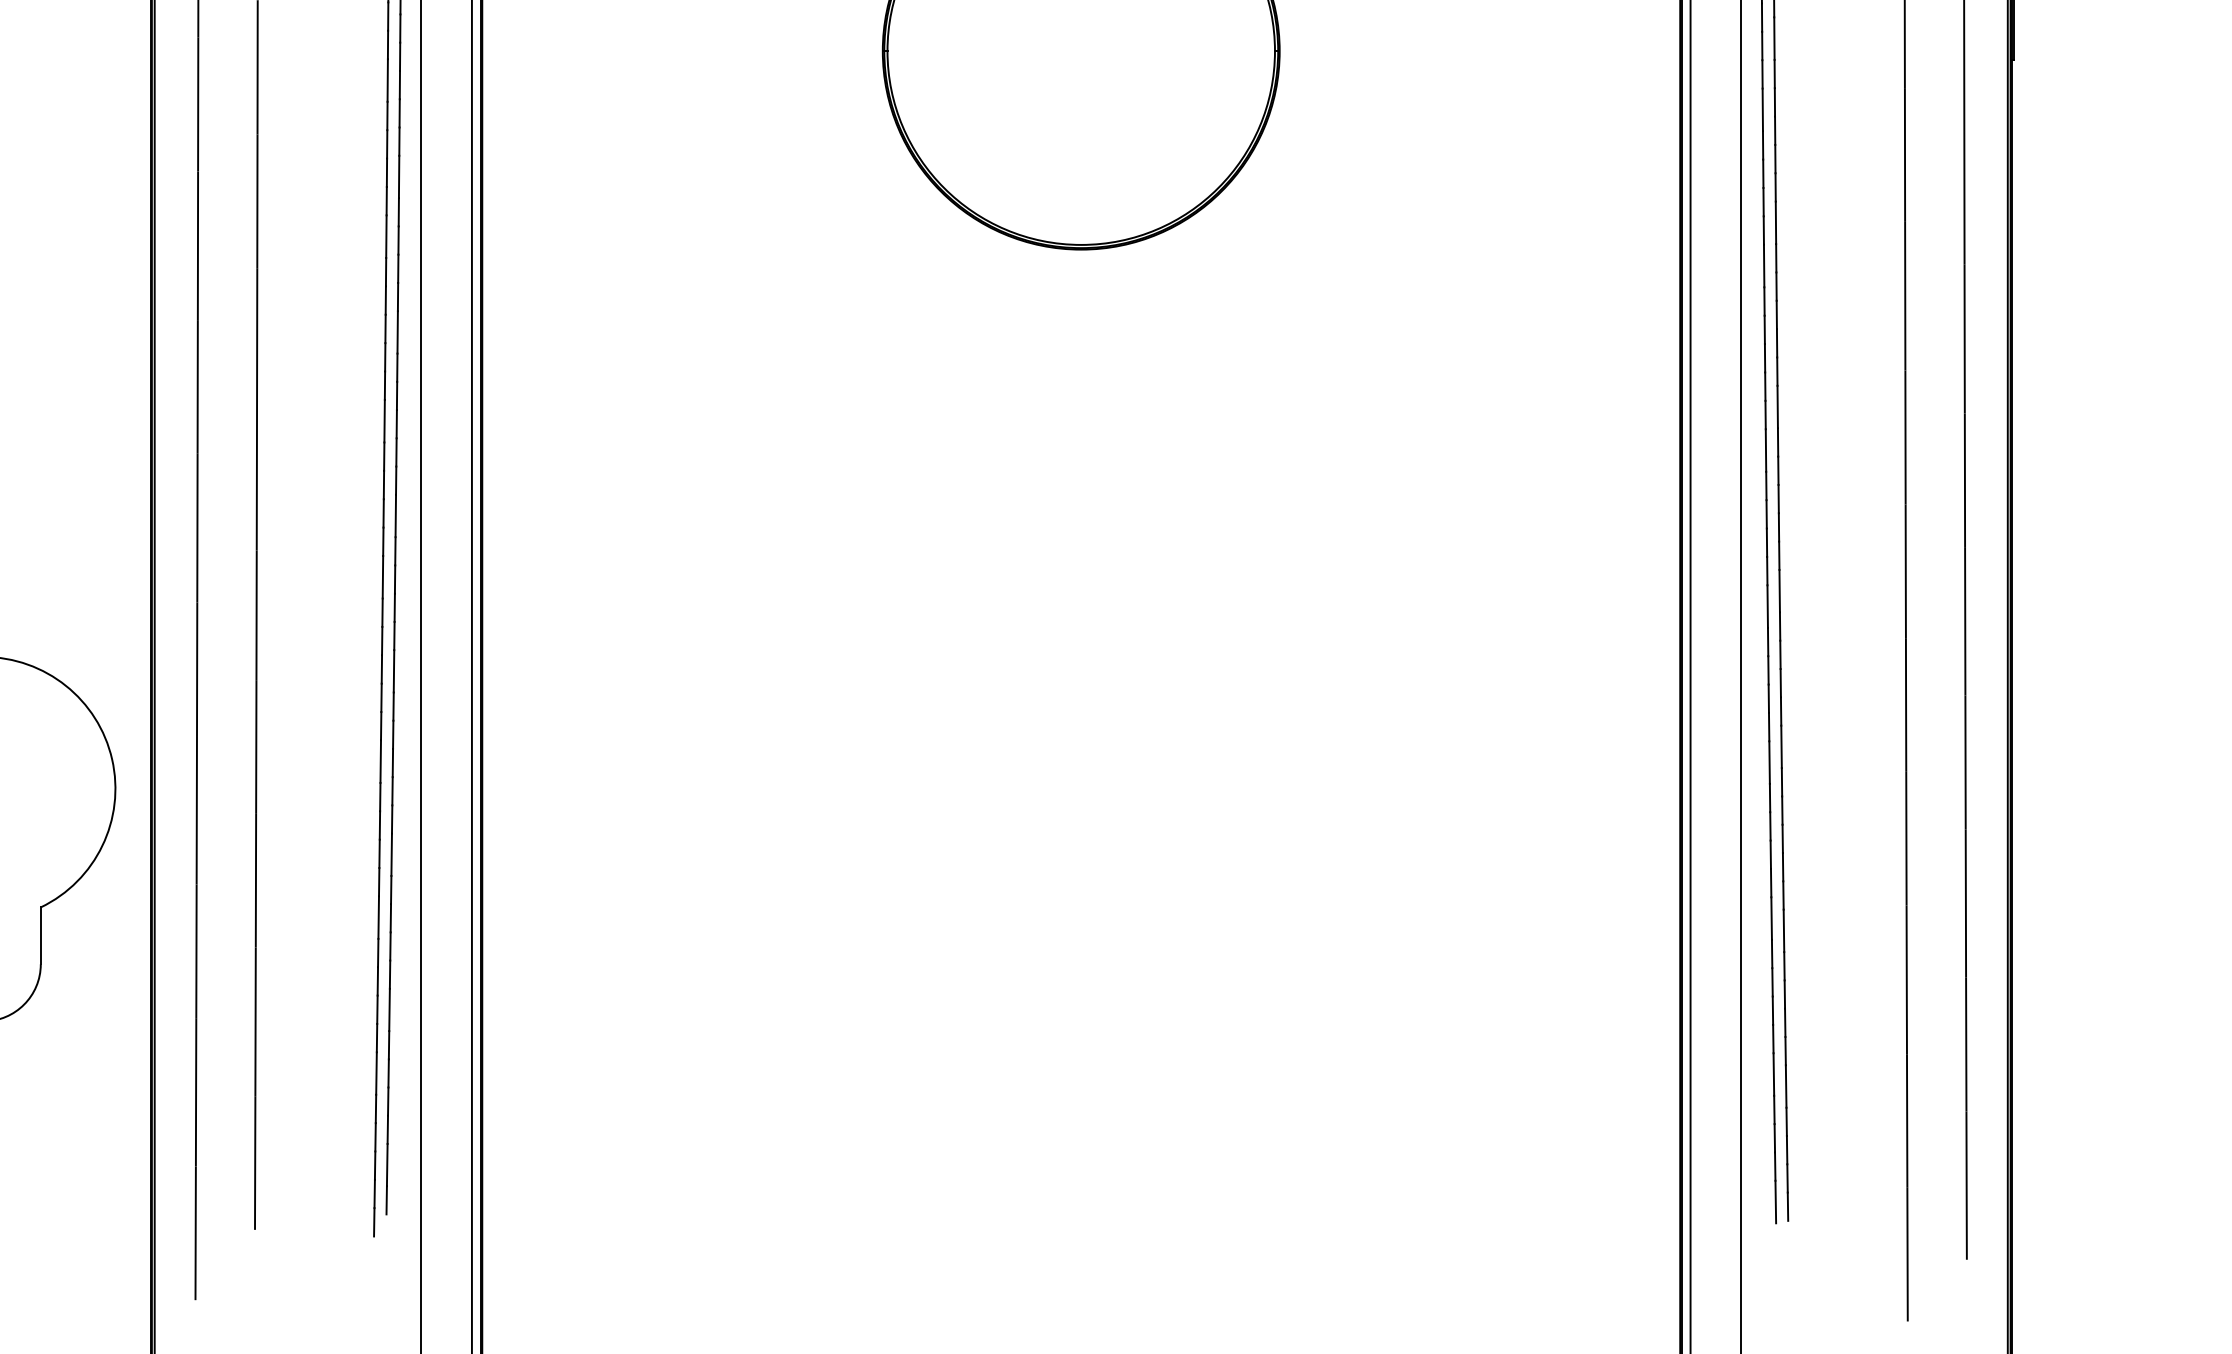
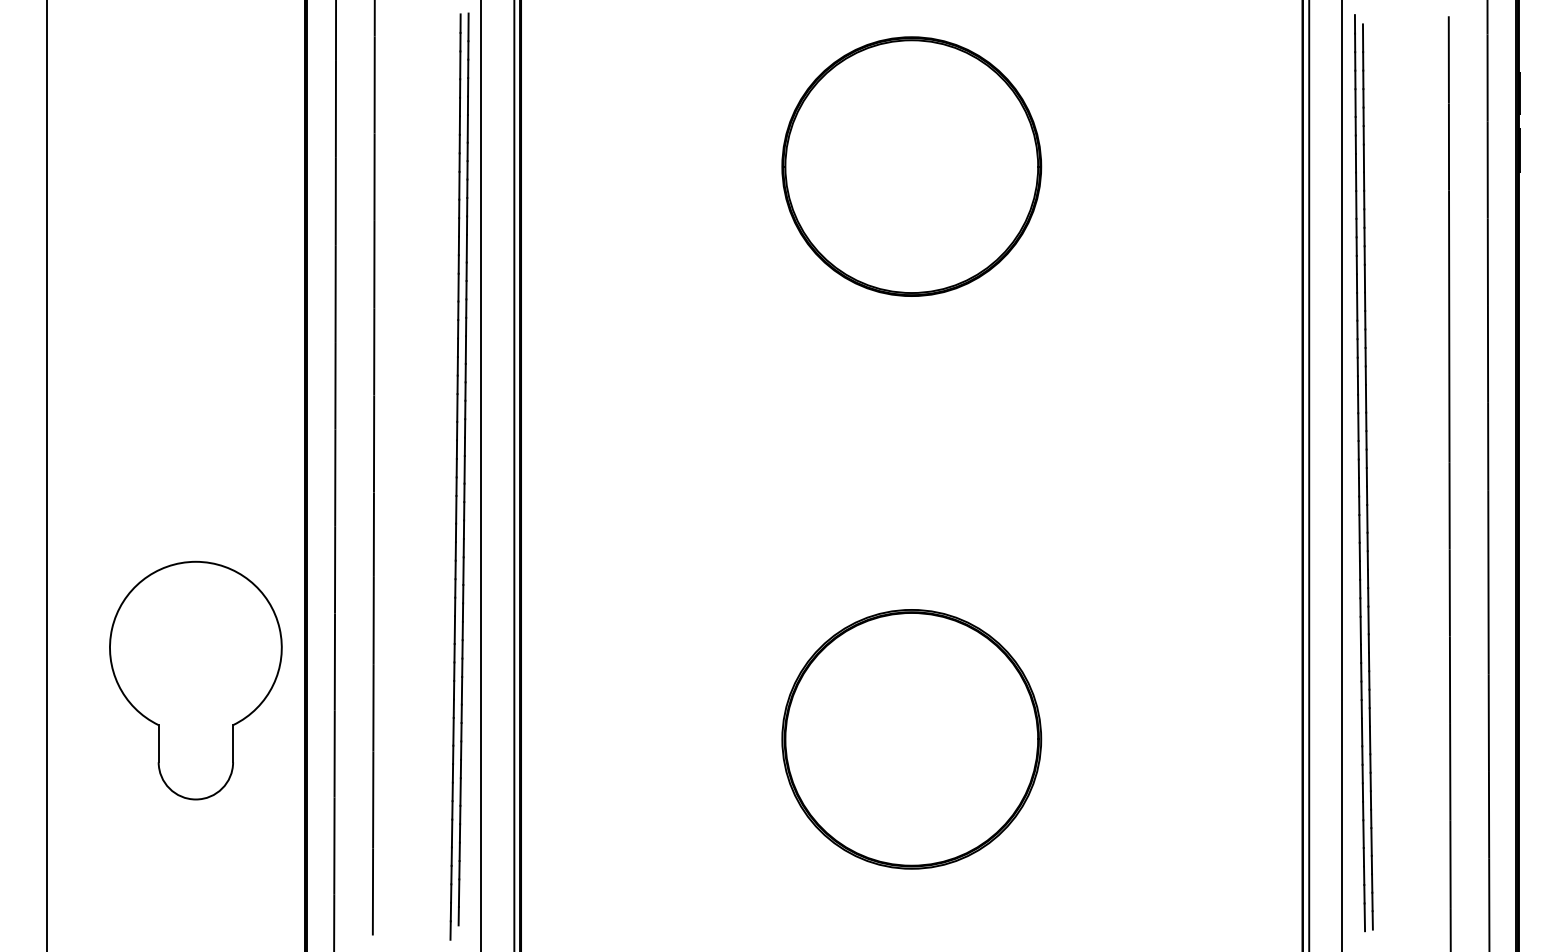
part: (1080, 929) -> (911, 739), added

